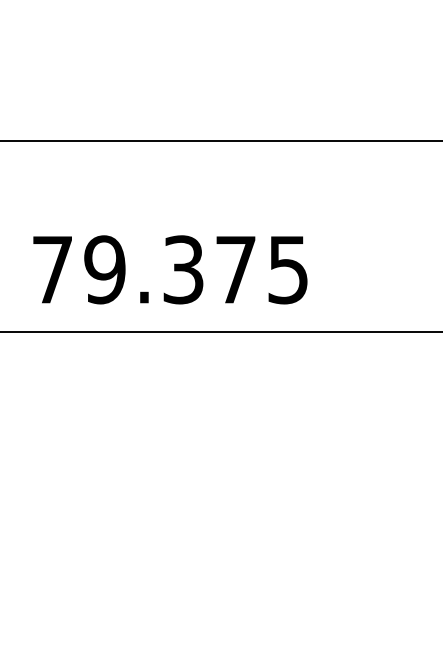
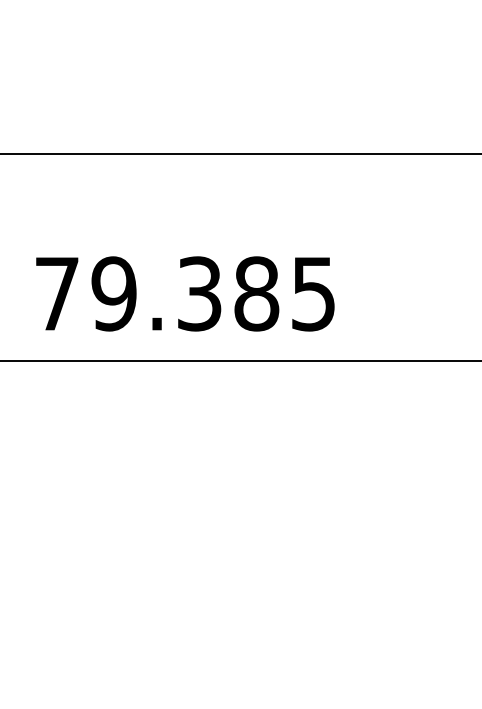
text: (235, 269) -> (256, 293), 79.375 -> 79.385

